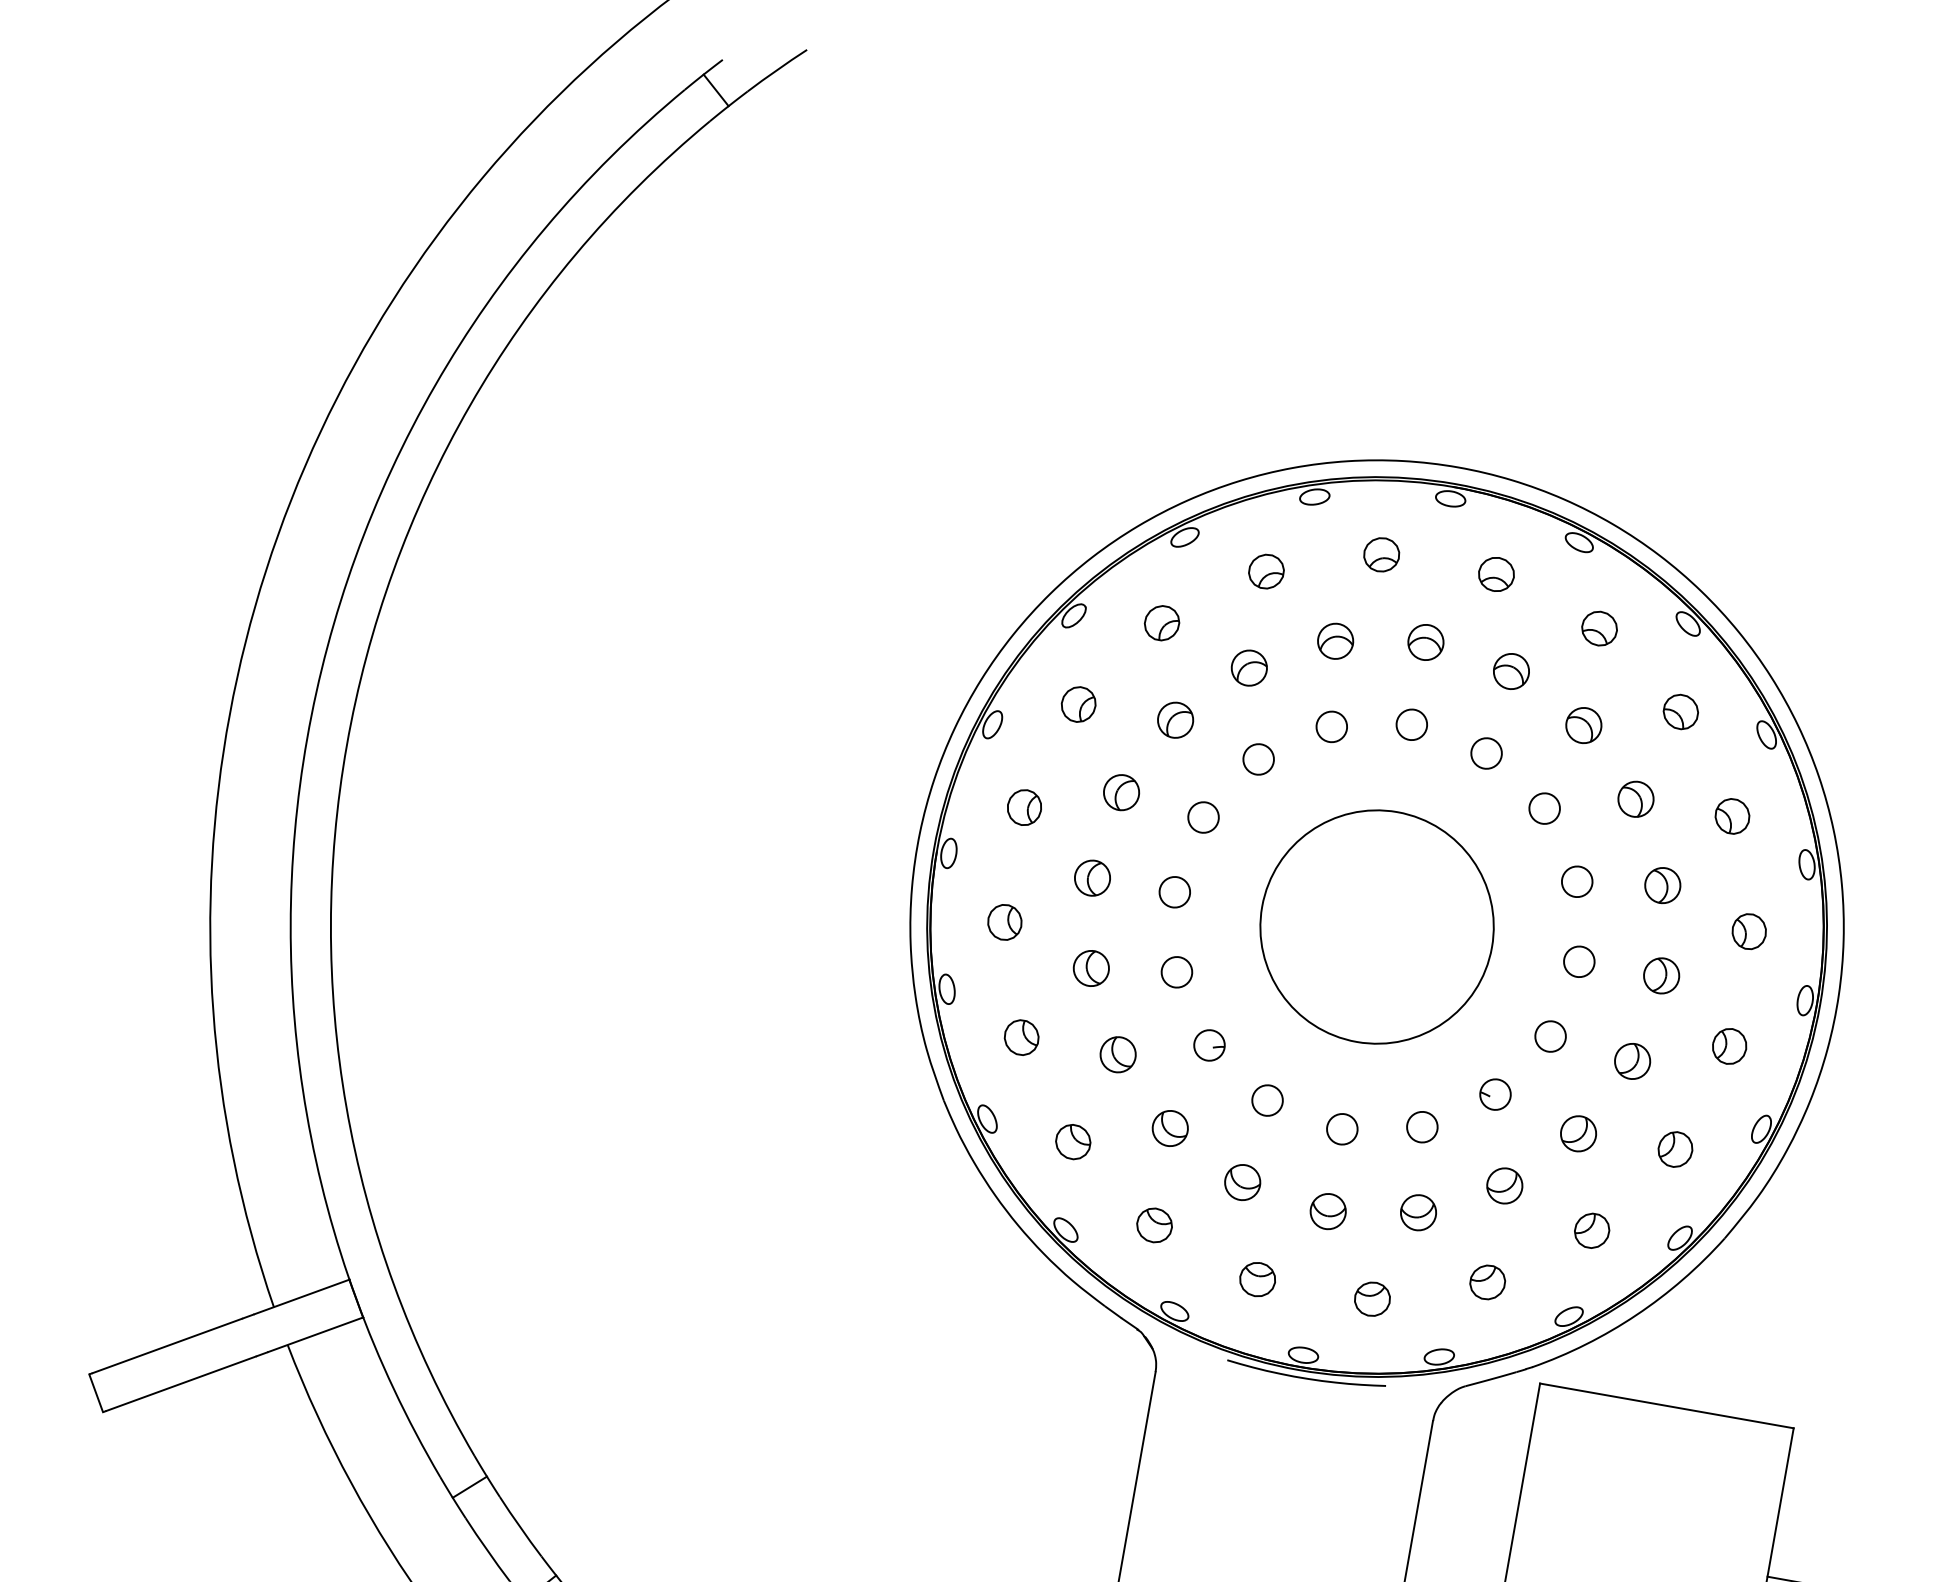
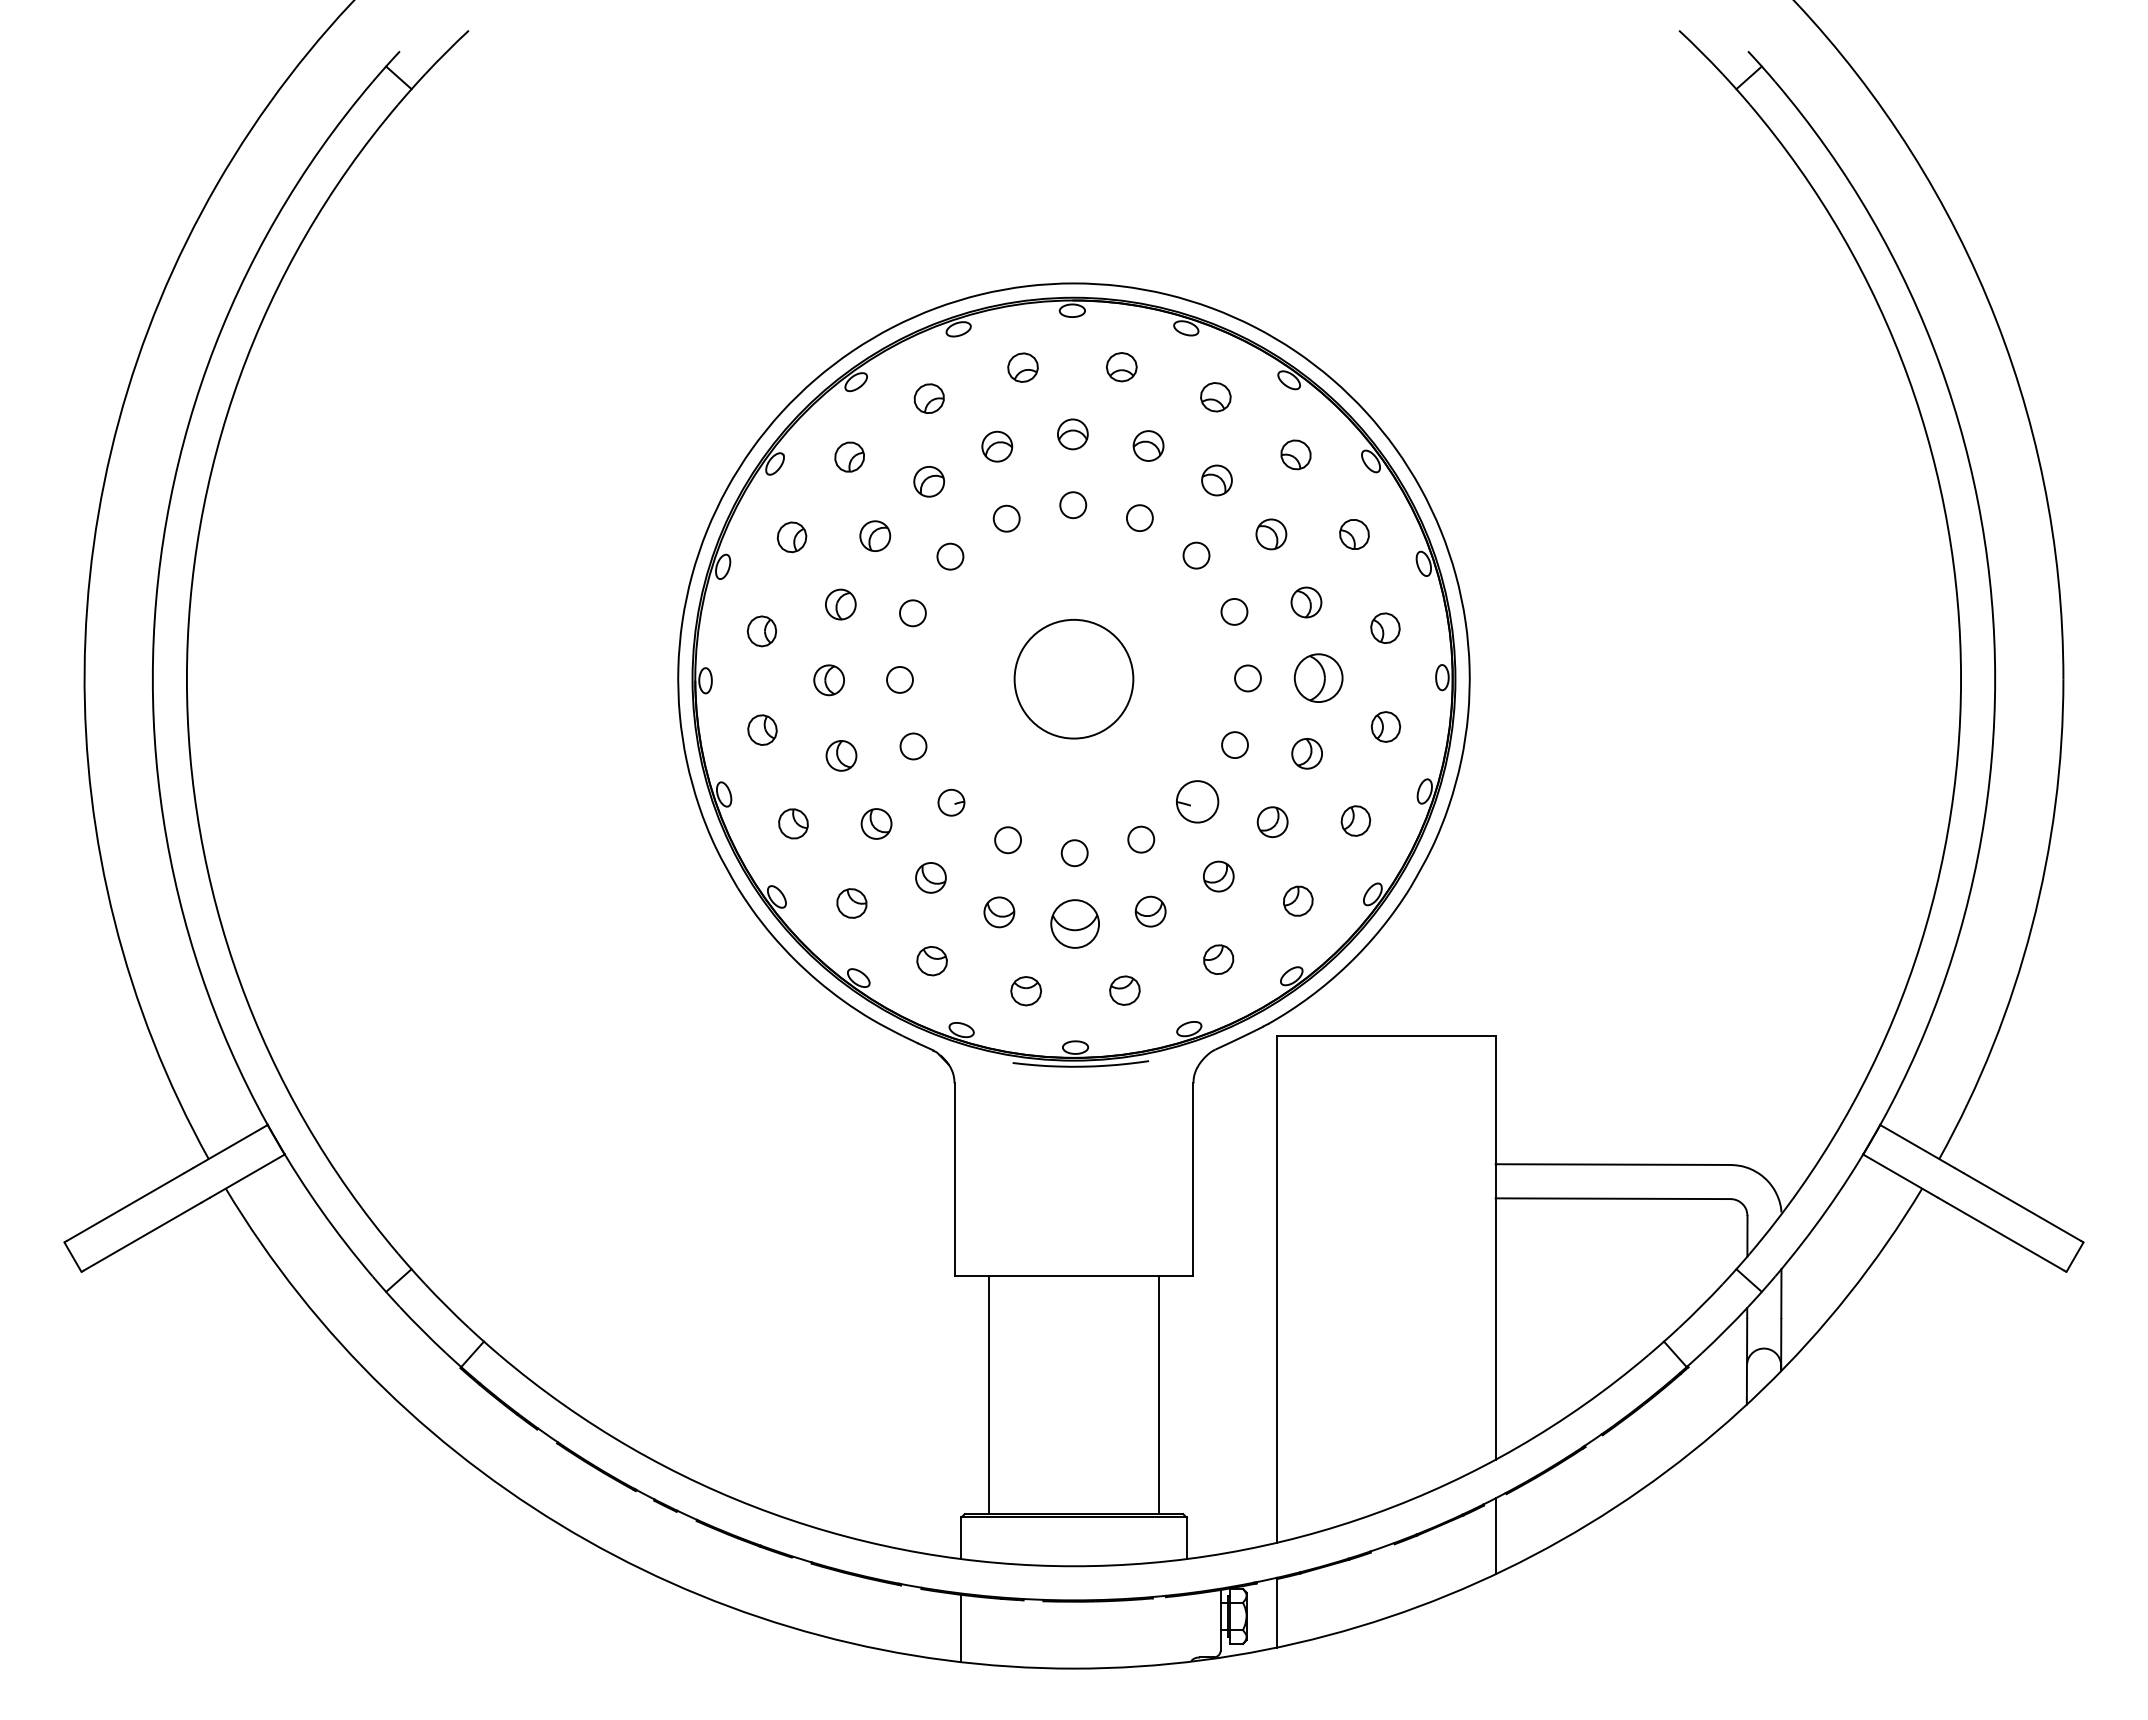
circle: (1376, 927) -> (1073, 679), size x0.6
part: (1661, 975) -> (1318, 677), size x1.6
part: (1495, 1094) -> (1197, 801), size x1.6
part: (1327, 1210) -> (1074, 923), size x1.6

